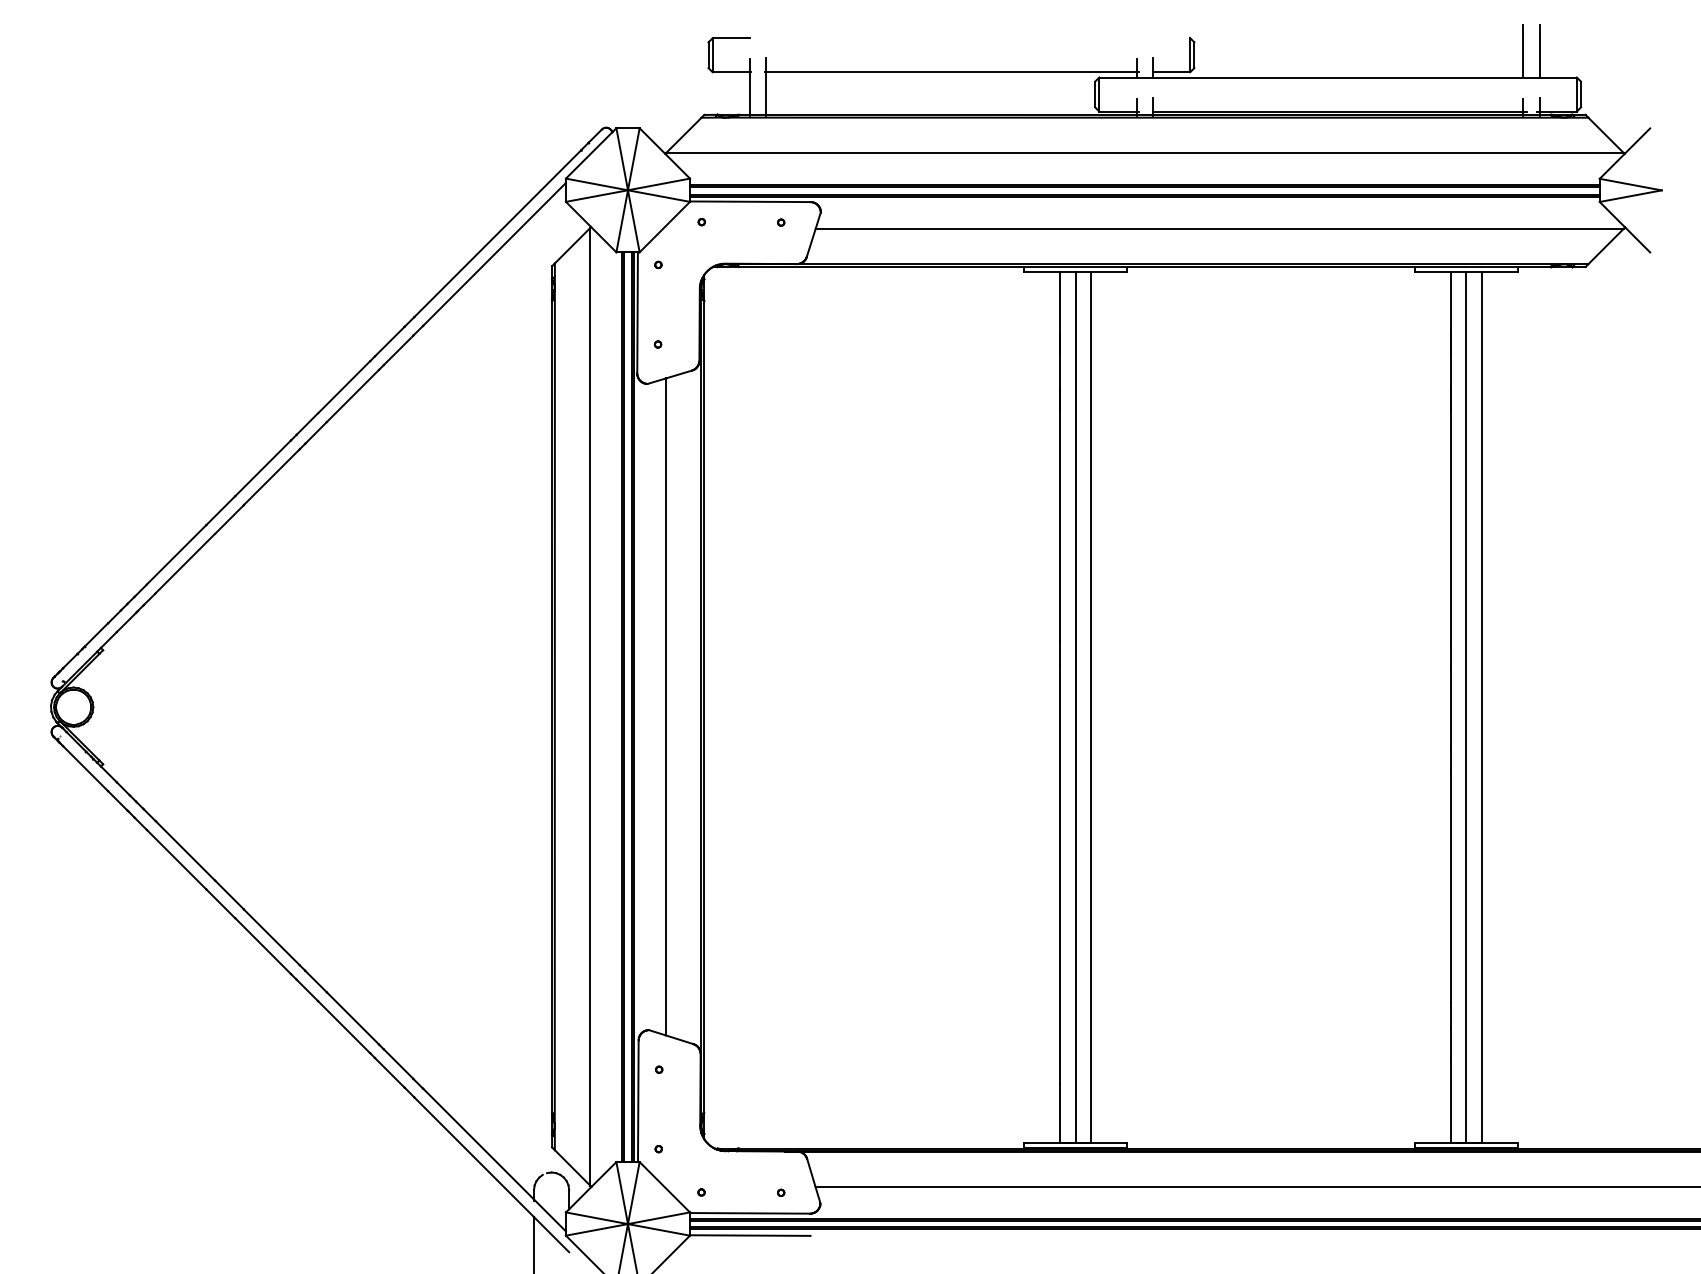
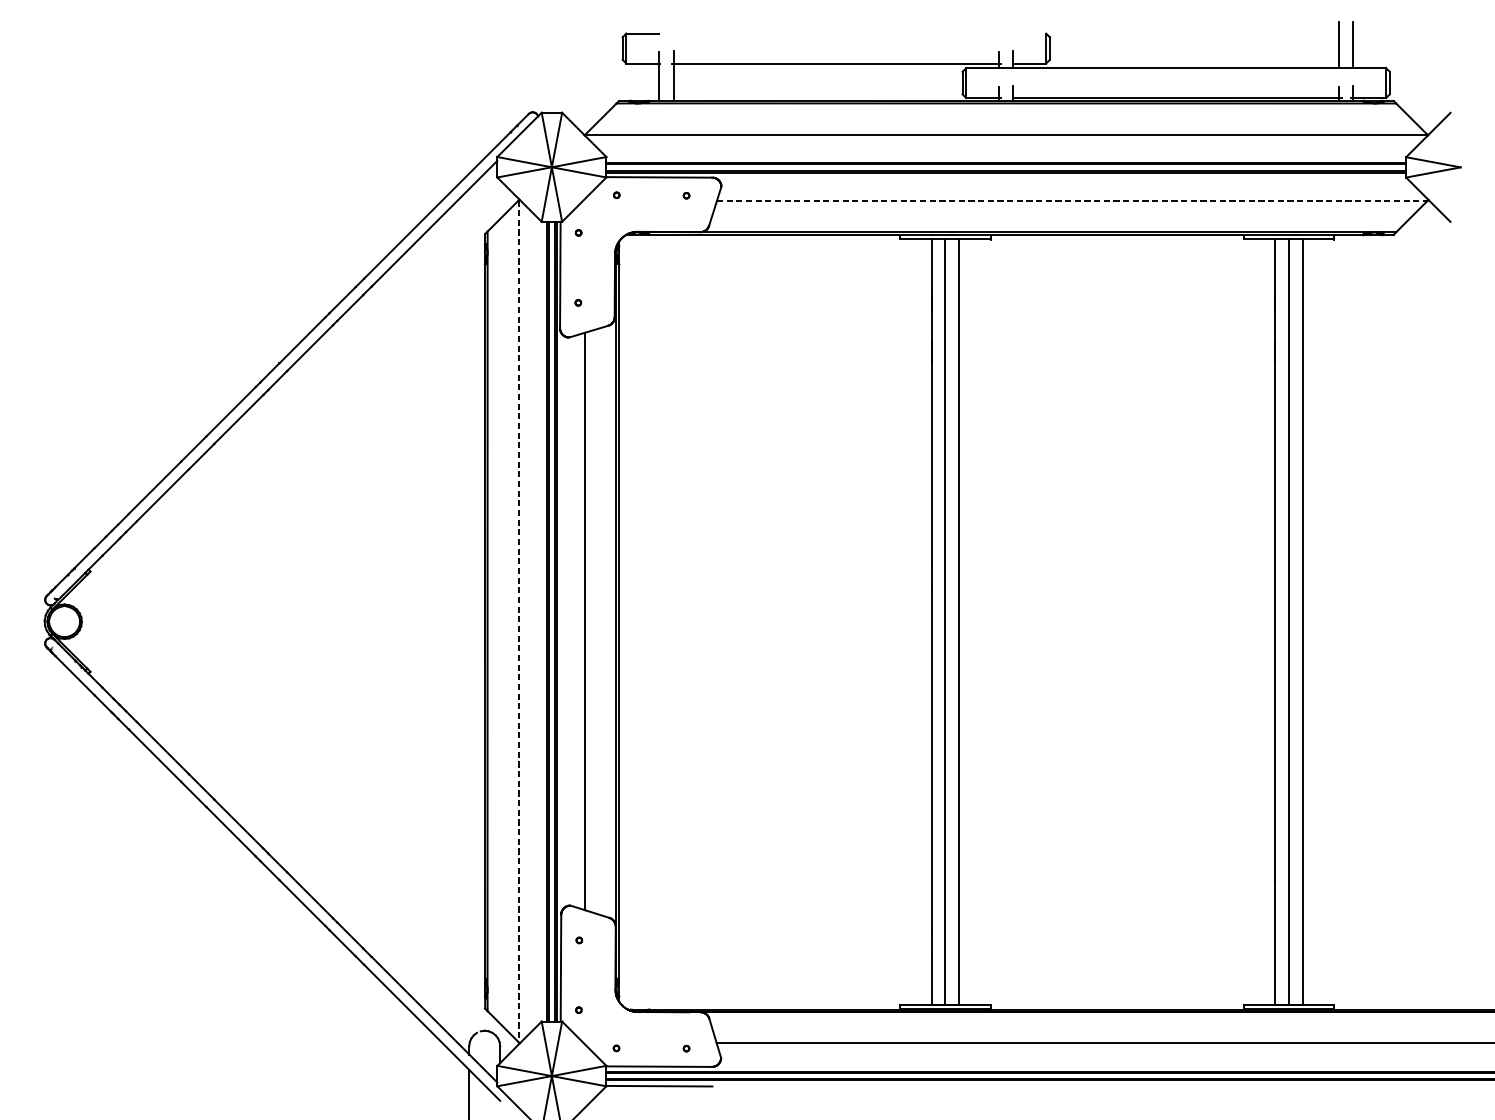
line: (1220, 228) -> (1072, 200), solid -> dashed
line: (590, 706) -> (518, 621), solid -> dashed

